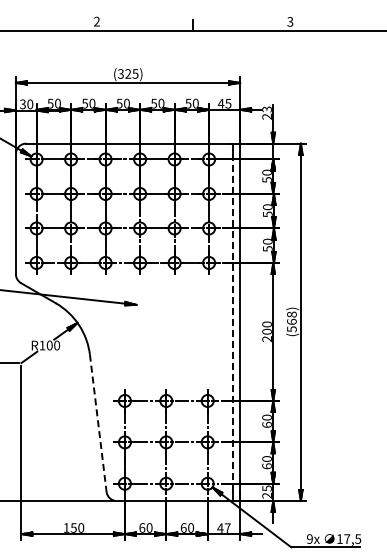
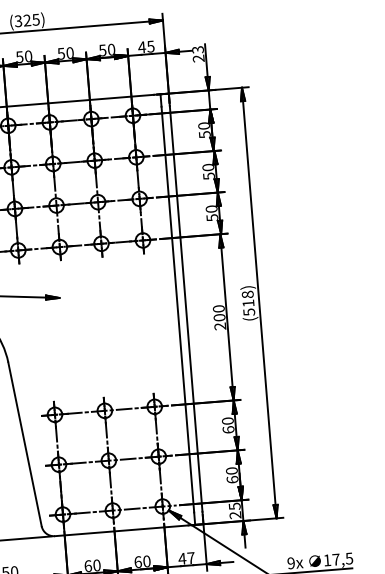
line: (233, 321) -> (178, 308), dashed -> solid
text: (291, 321) -> (247, 302), (568) -> (518)
line: (98, 423) -> (25, 444), dashed -> solid

